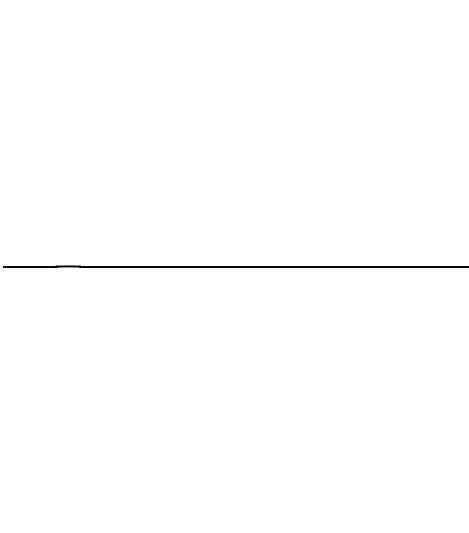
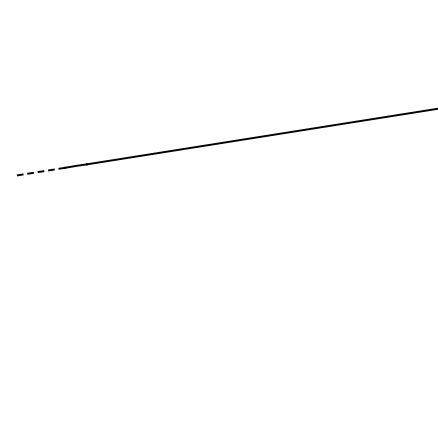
line: (29, 266) -> (39, 171), solid -> dashed

